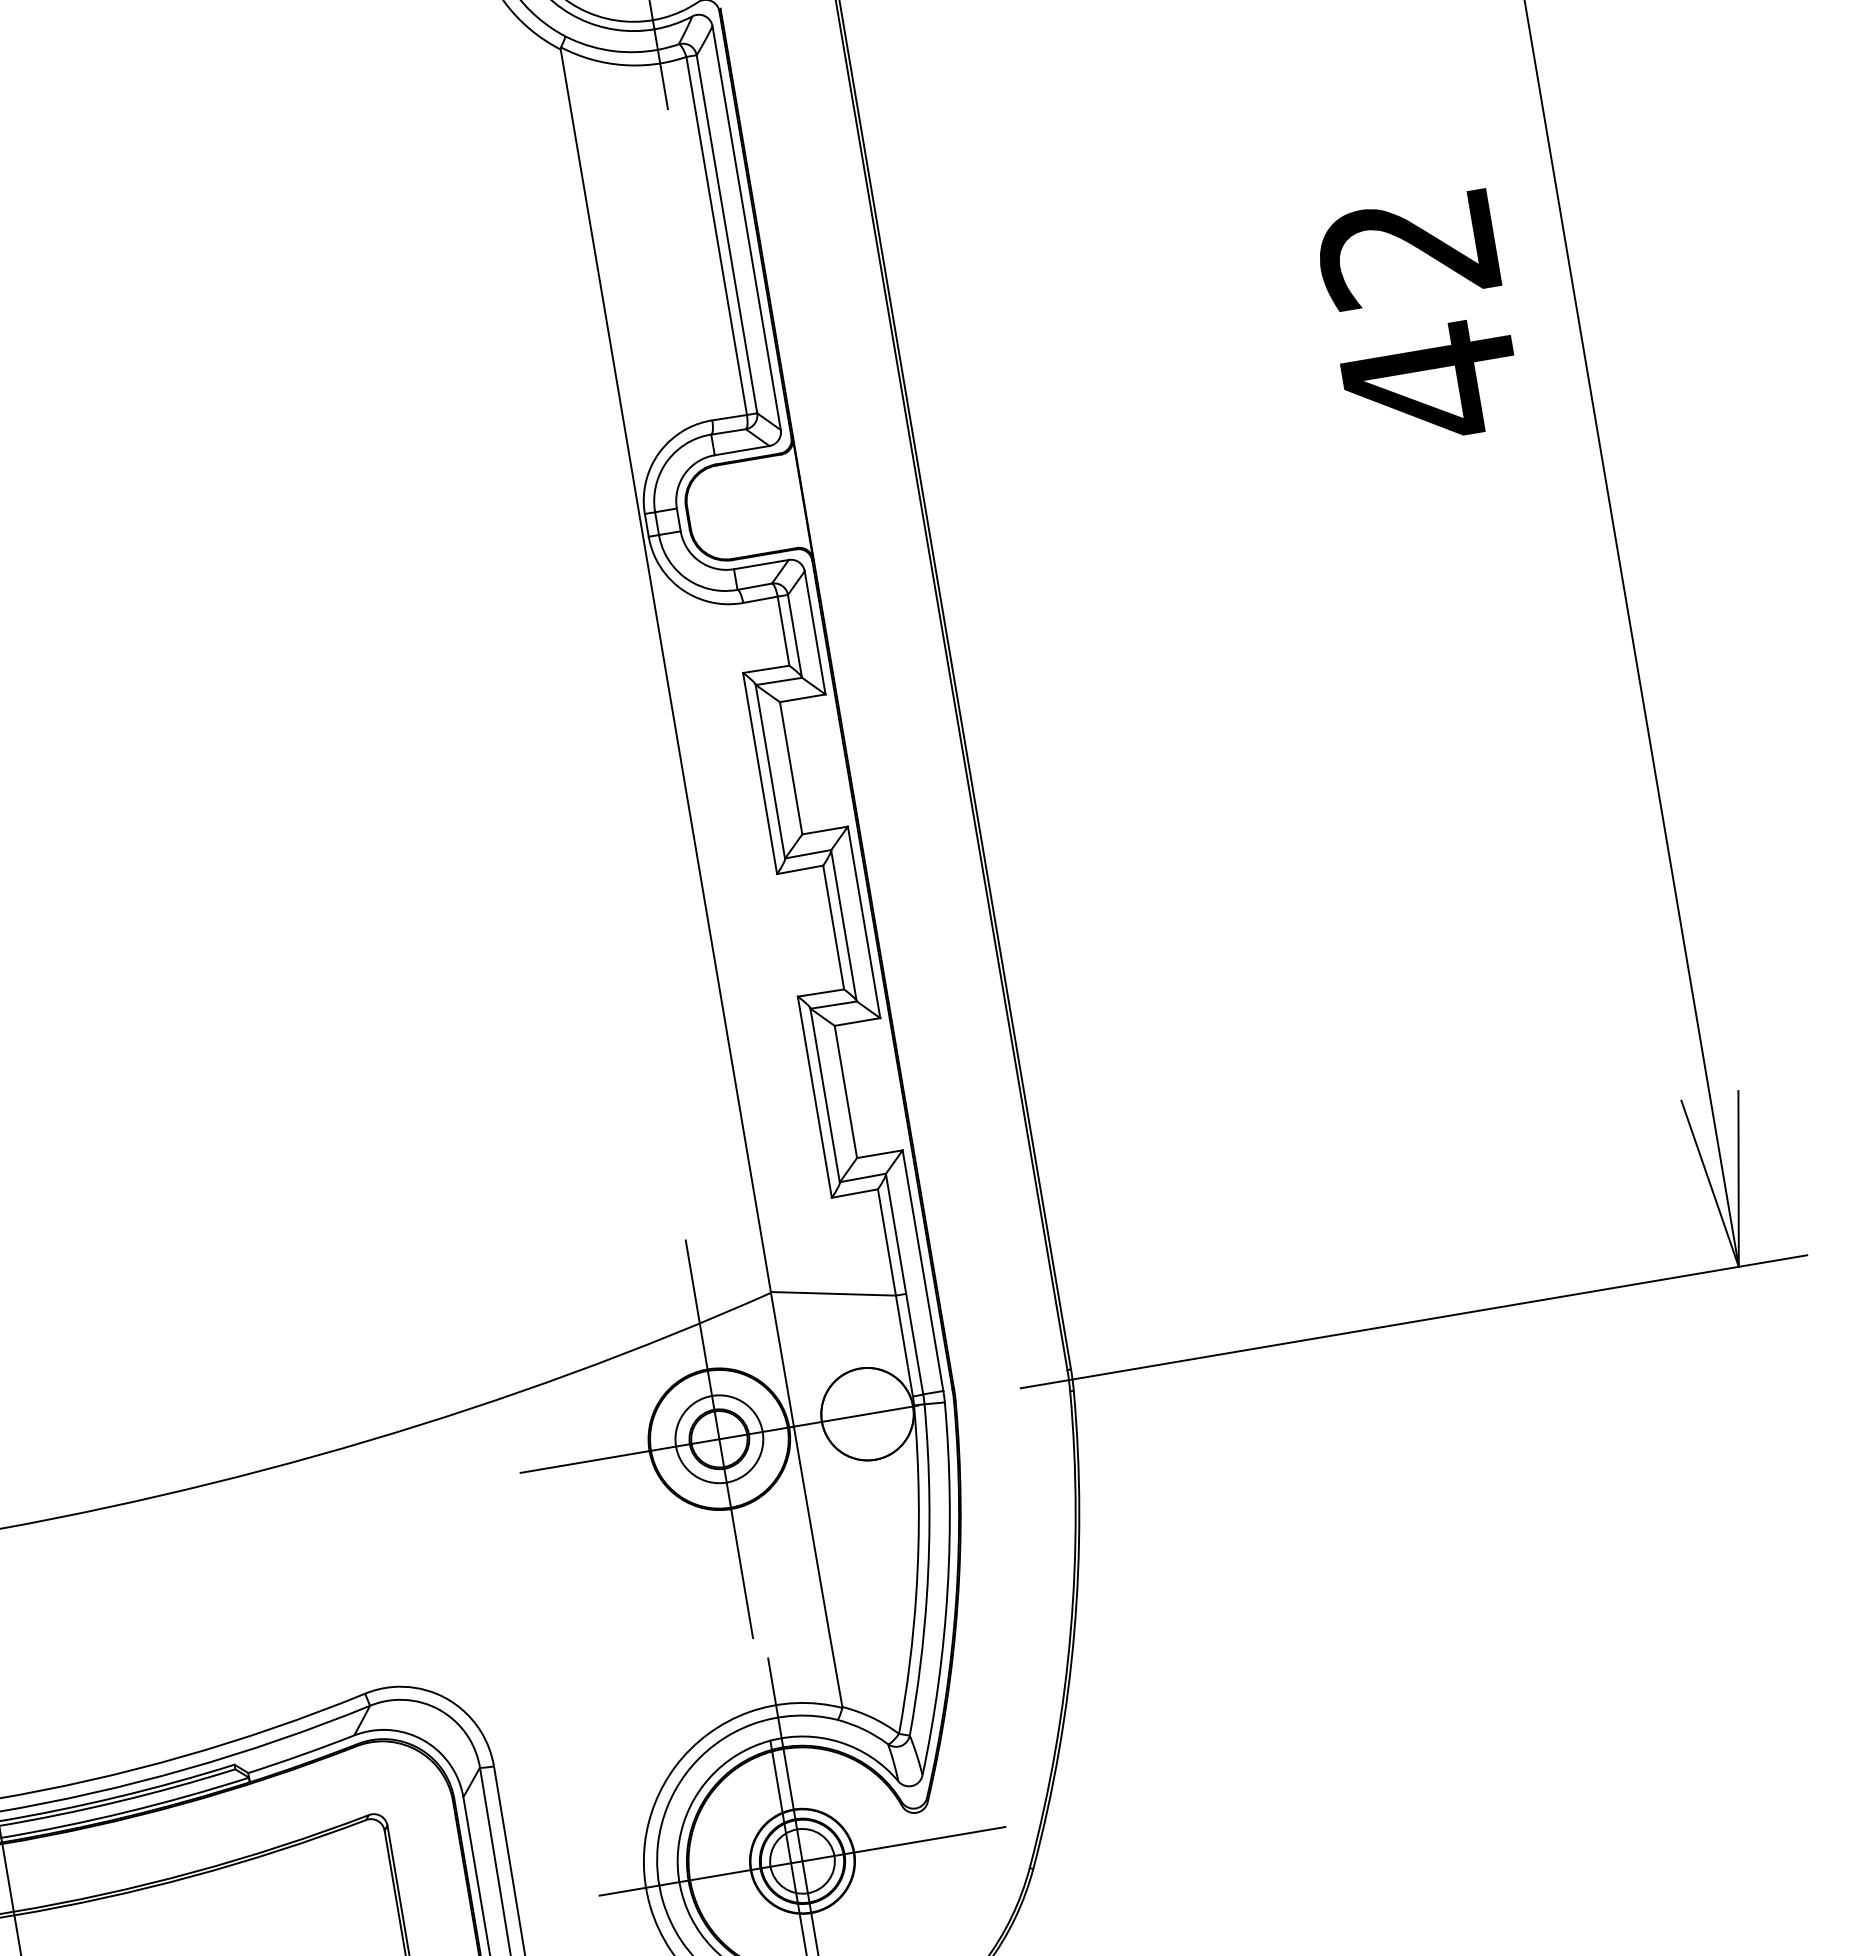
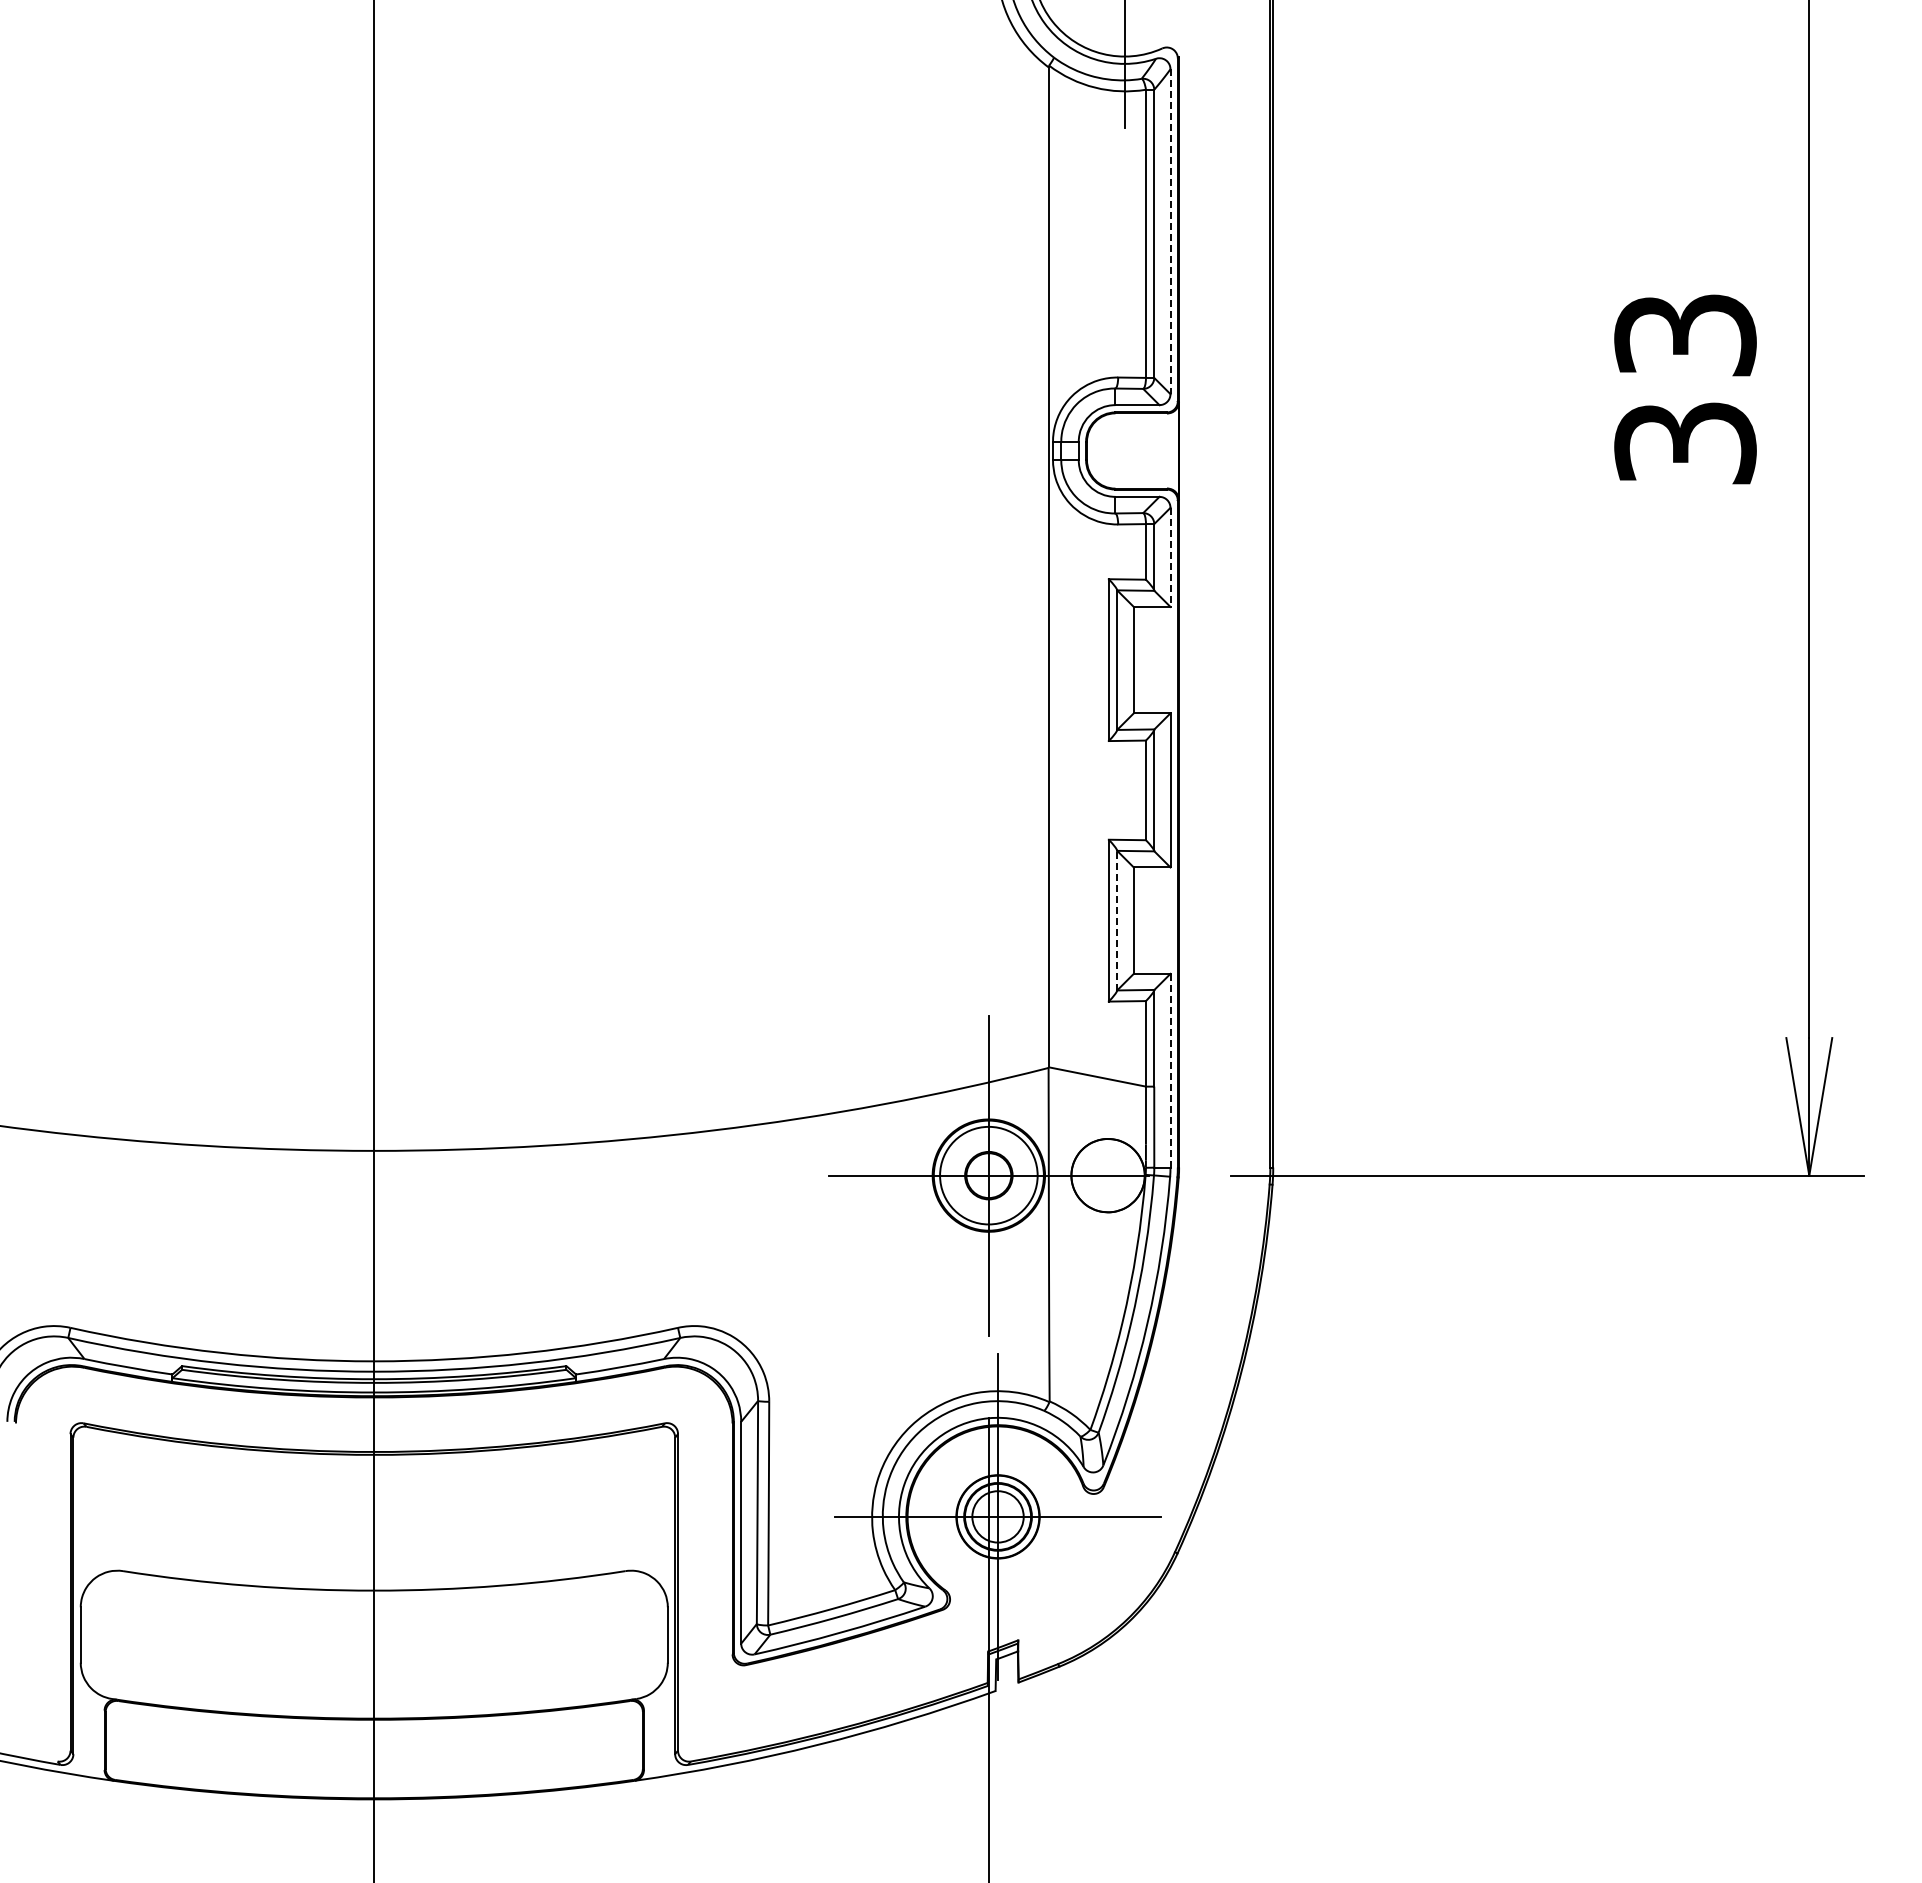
line: (746, 229) -> (1170, 232), solid -> dashed
text: (1420, 318) -> (1685, 391), 42 -> 33
line: (815, 633) -> (1170, 557), solid -> dashed
line: (825, 1095) -> (1117, 920), solid -> dashed
line: (922, 1270) -> (1170, 1070), solid -> dashed
circle: (718, 1439) -> (988, 1175), size x1.4

